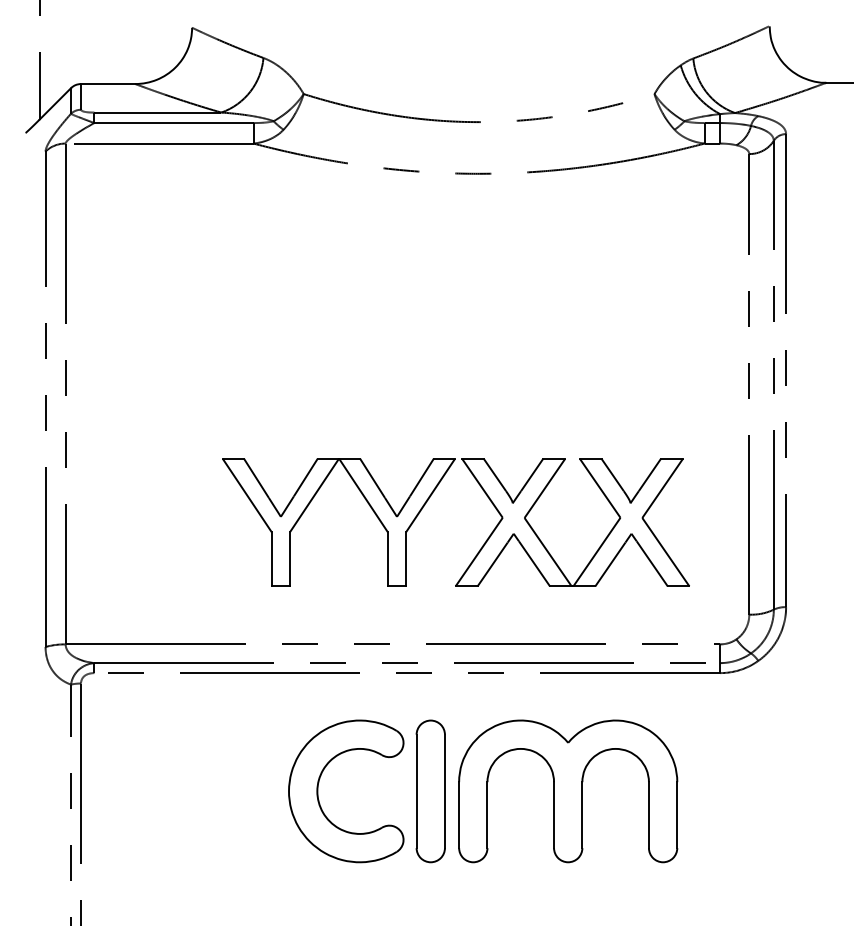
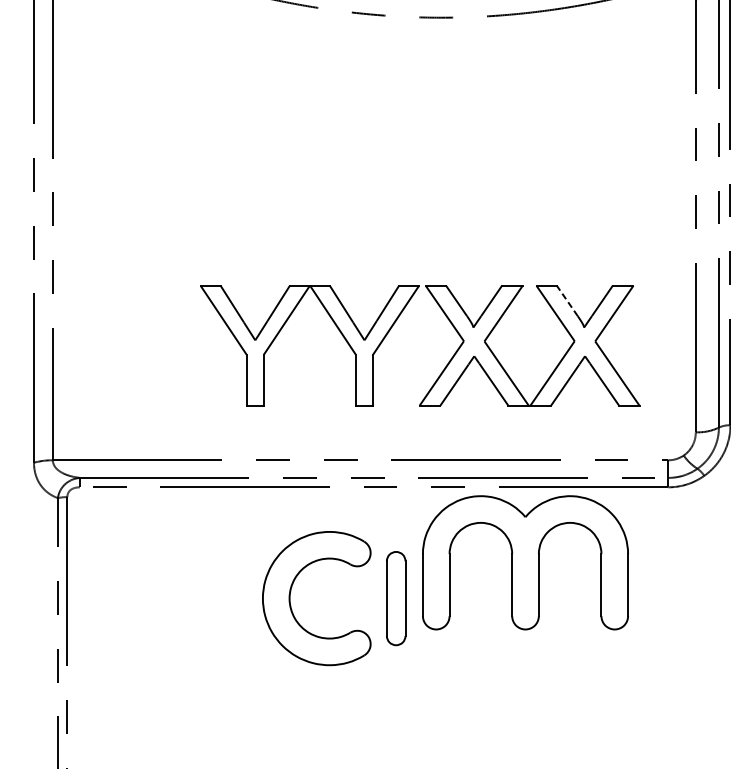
line: (612, 474) -> (567, 300), solid -> dashed
part: (430, 791) -> (396, 598), size x0.7
part: (568, 791) -> (525, 562), moved

